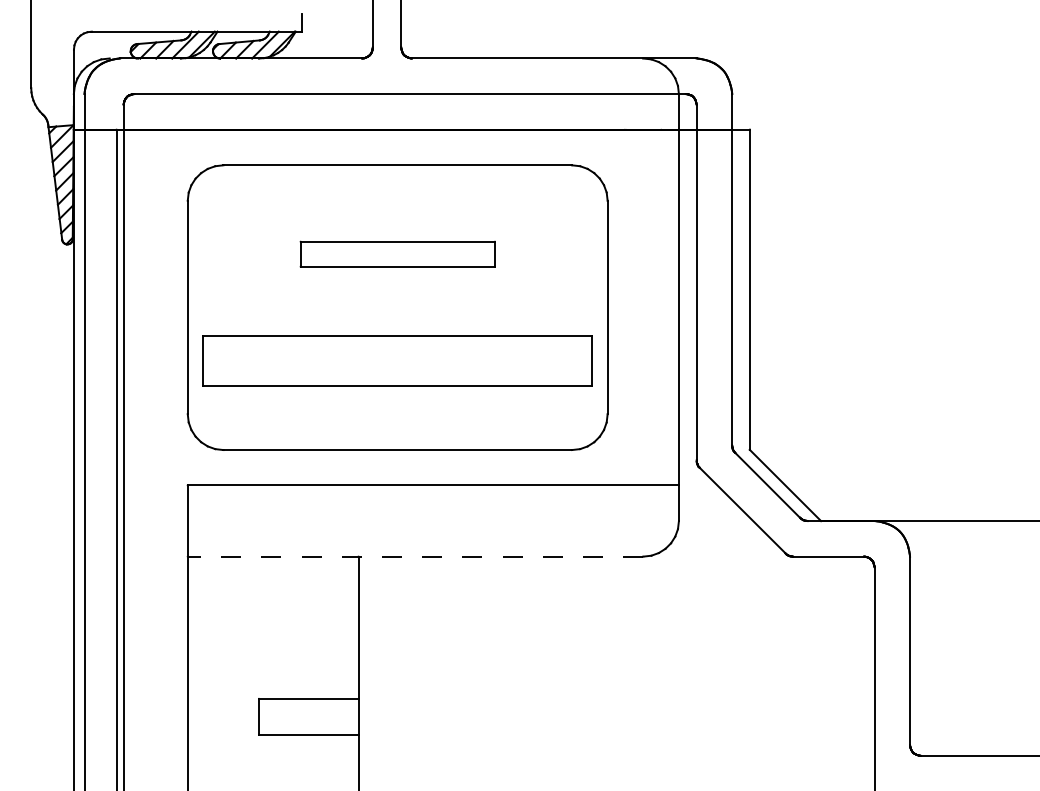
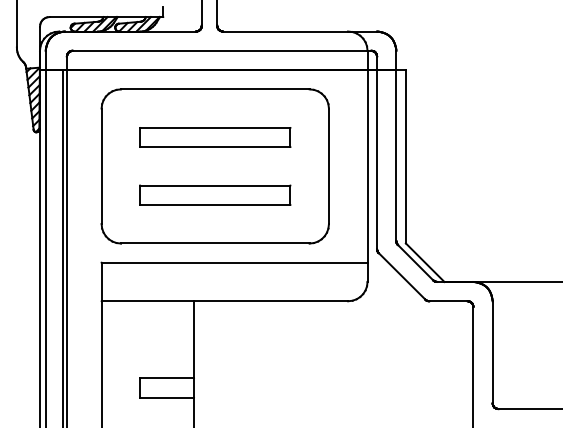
part: (398, 254) -> (215, 137), size x1.43
part: (398, 359) -> (215, 194), size x0.71
line: (414, 557) -> (224, 301), dashed -> solid

